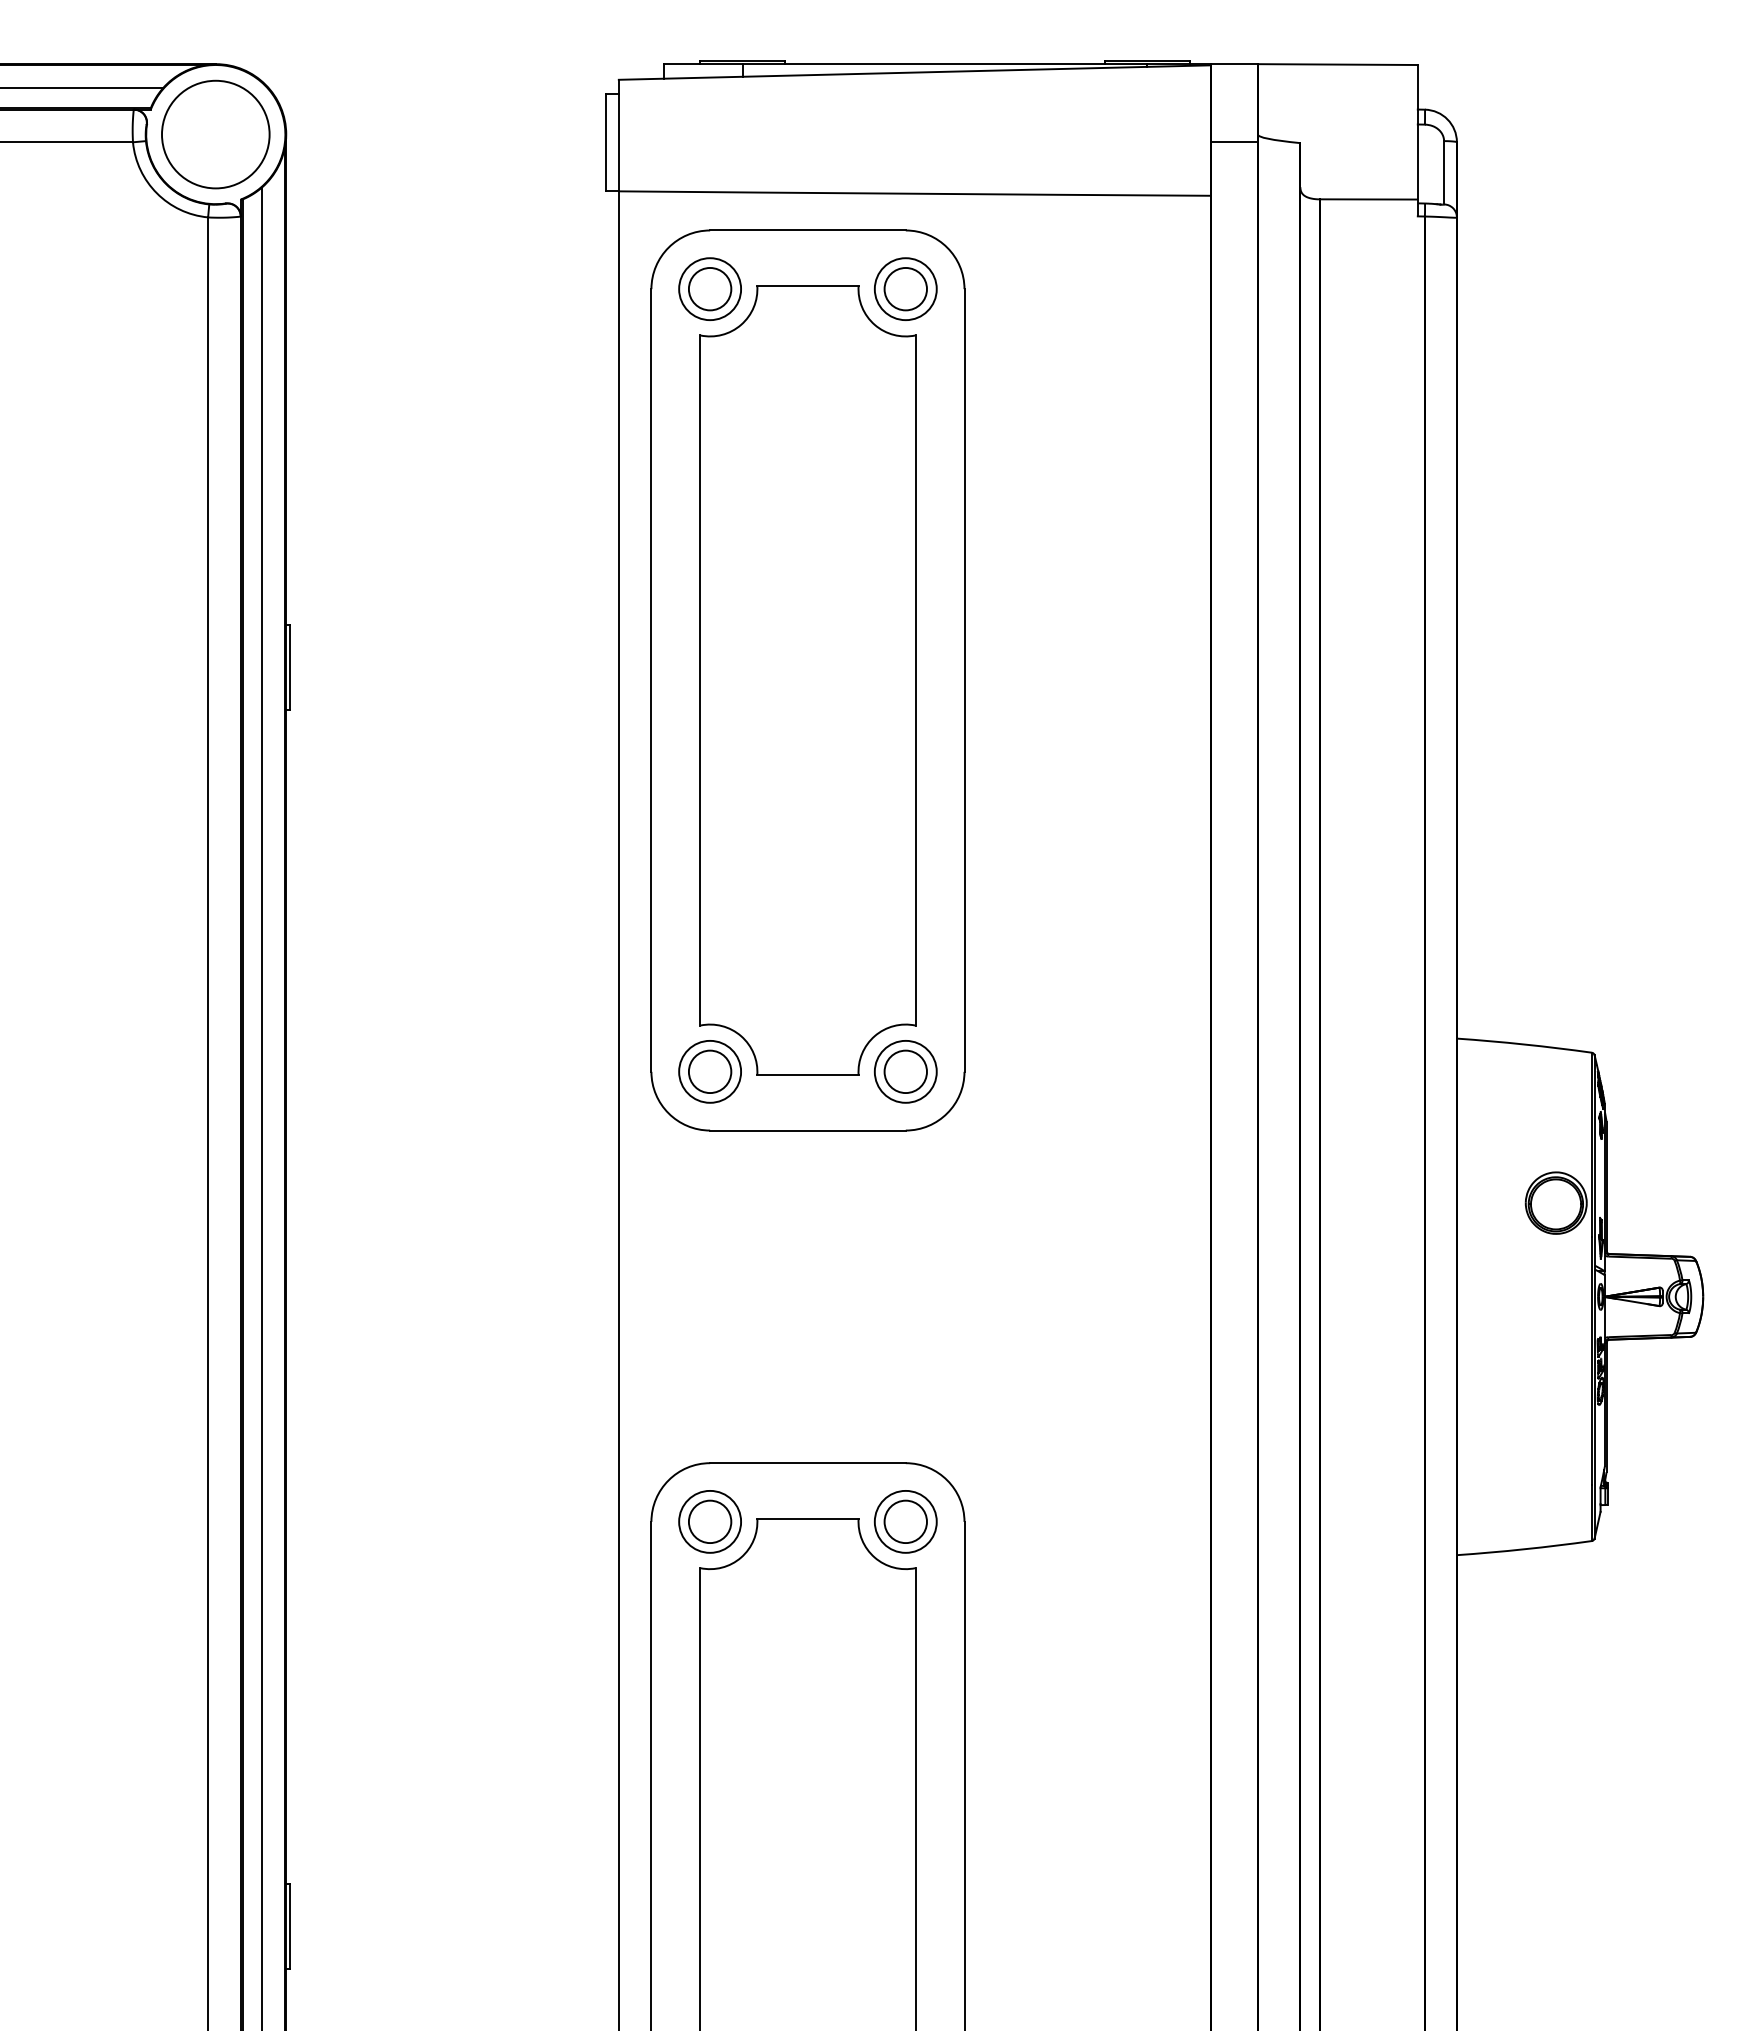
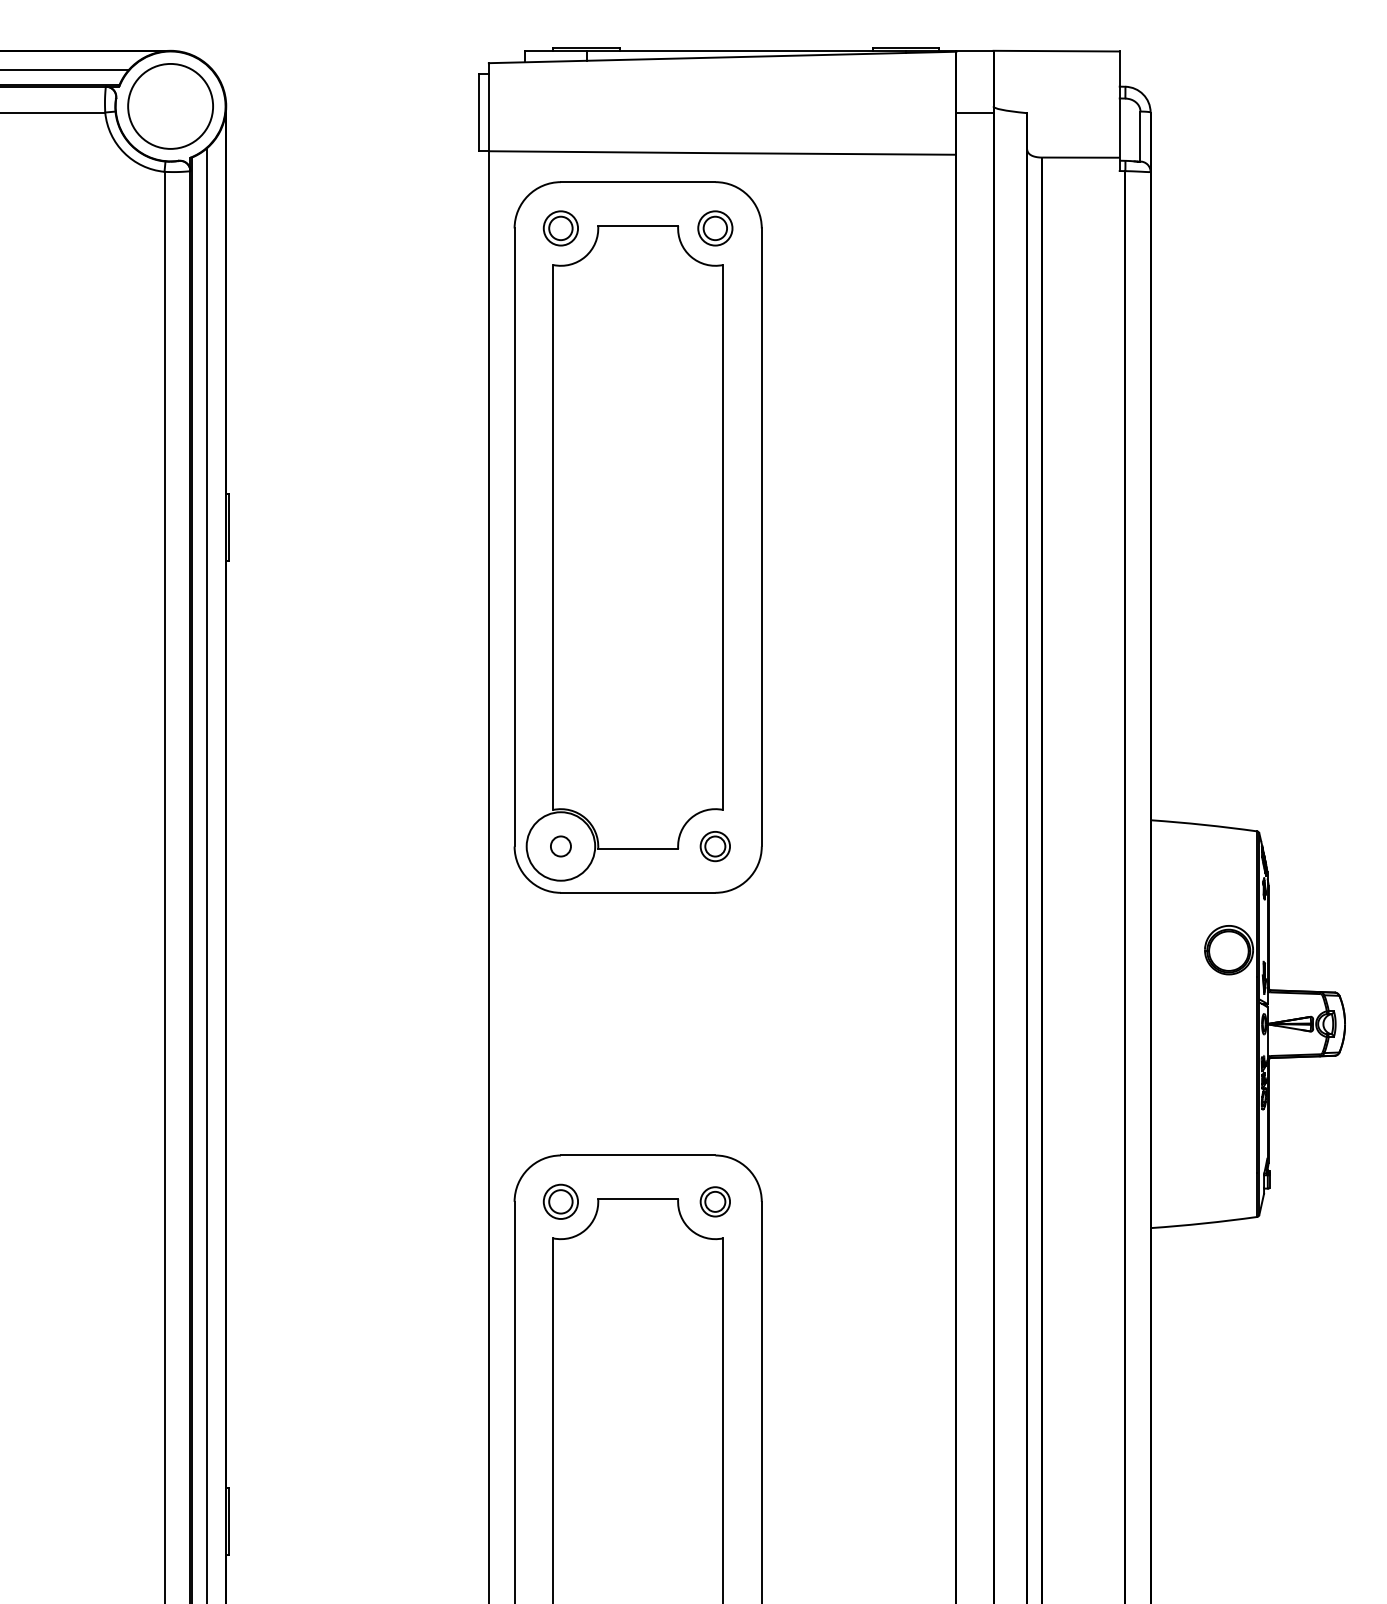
part: (709, 288) -> (560, 227), size x0.7
part: (905, 288) -> (715, 227), size x0.7
circle: (709, 1071) -> (560, 846), size x0.6
circle: (710, 1071) -> (561, 846), size x1.4
part: (905, 1071) -> (715, 846), size x0.6
part: (709, 1521) -> (560, 1201), size x0.7
part: (905, 1521) -> (715, 1201), size x0.6

